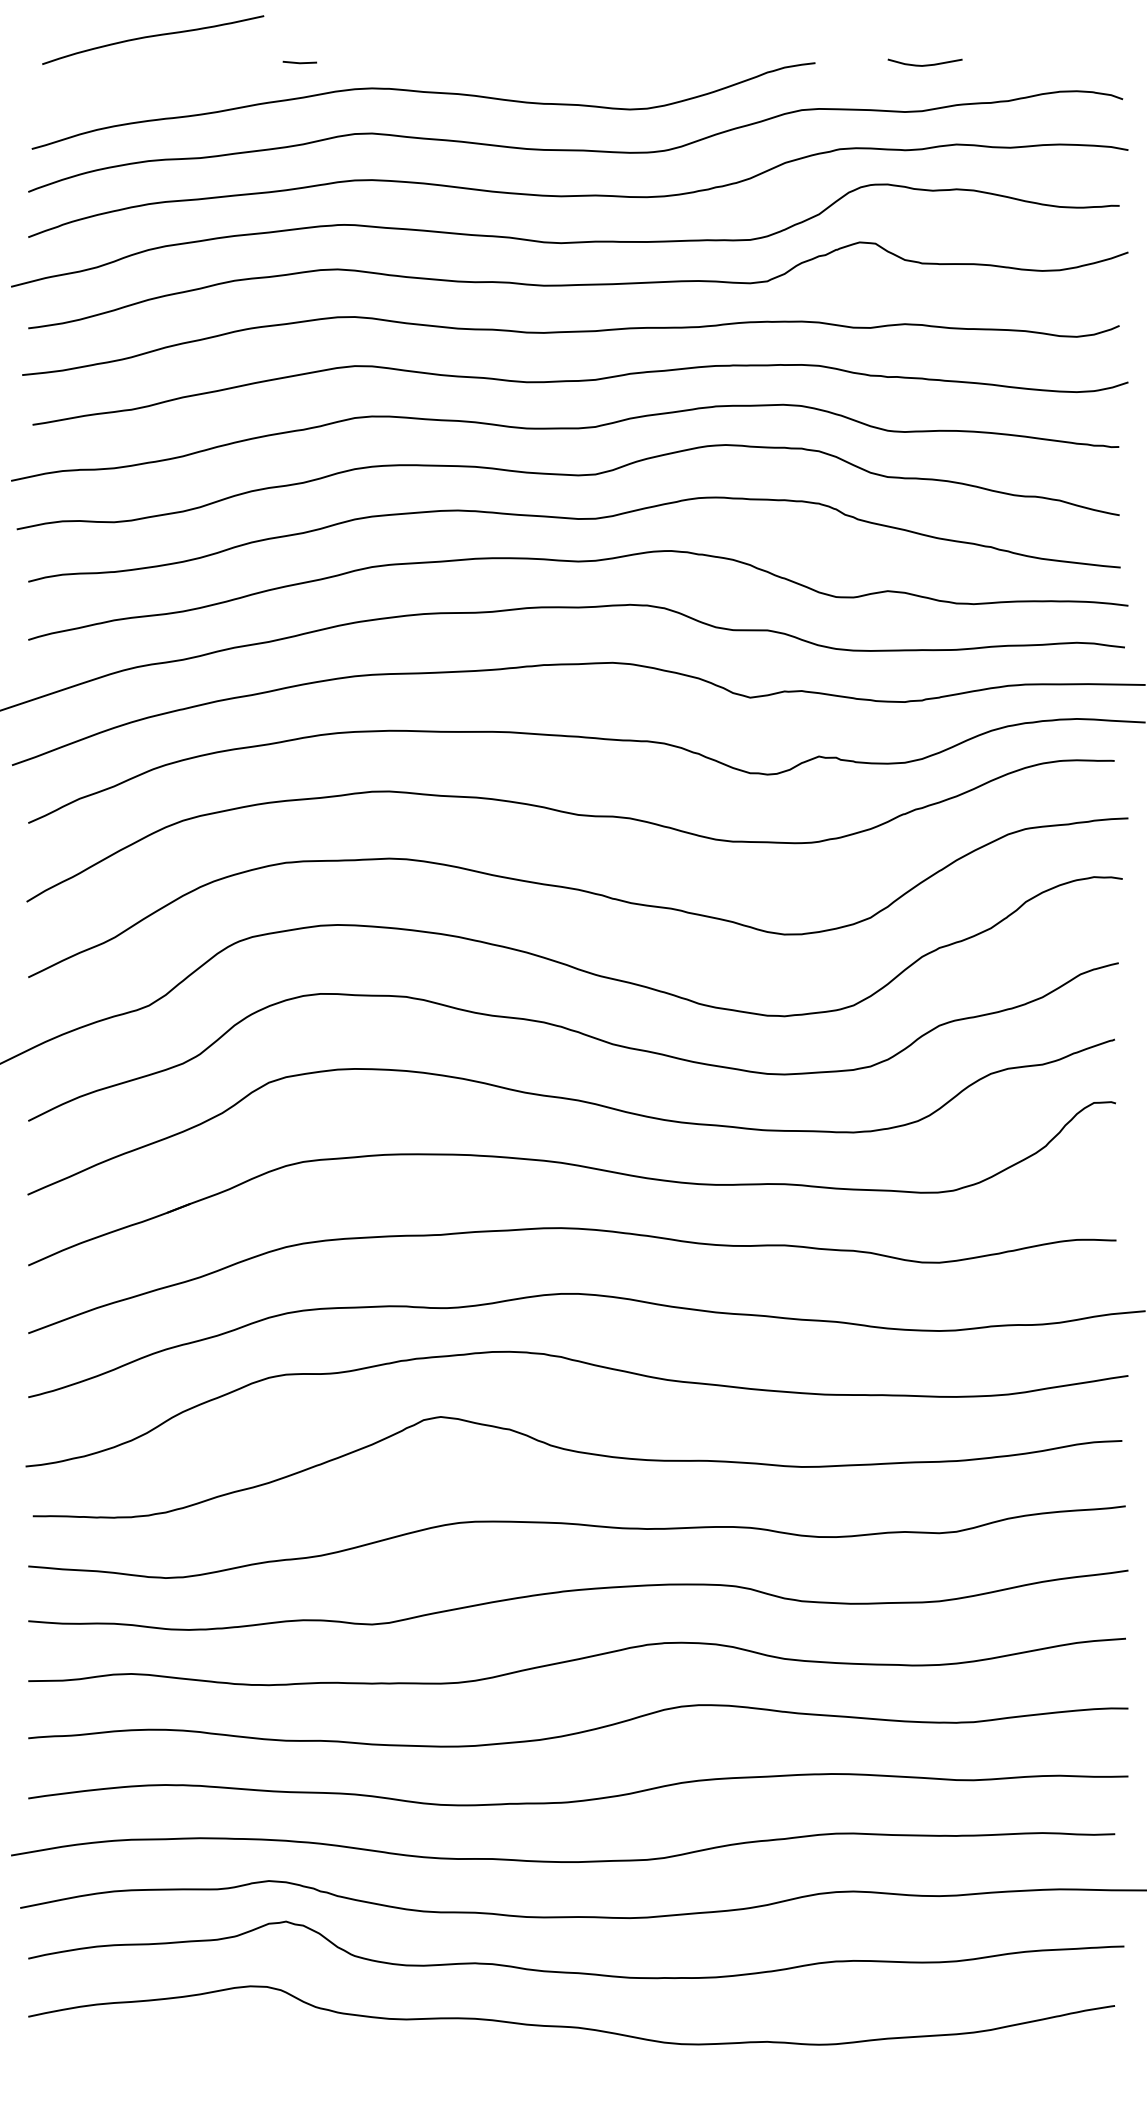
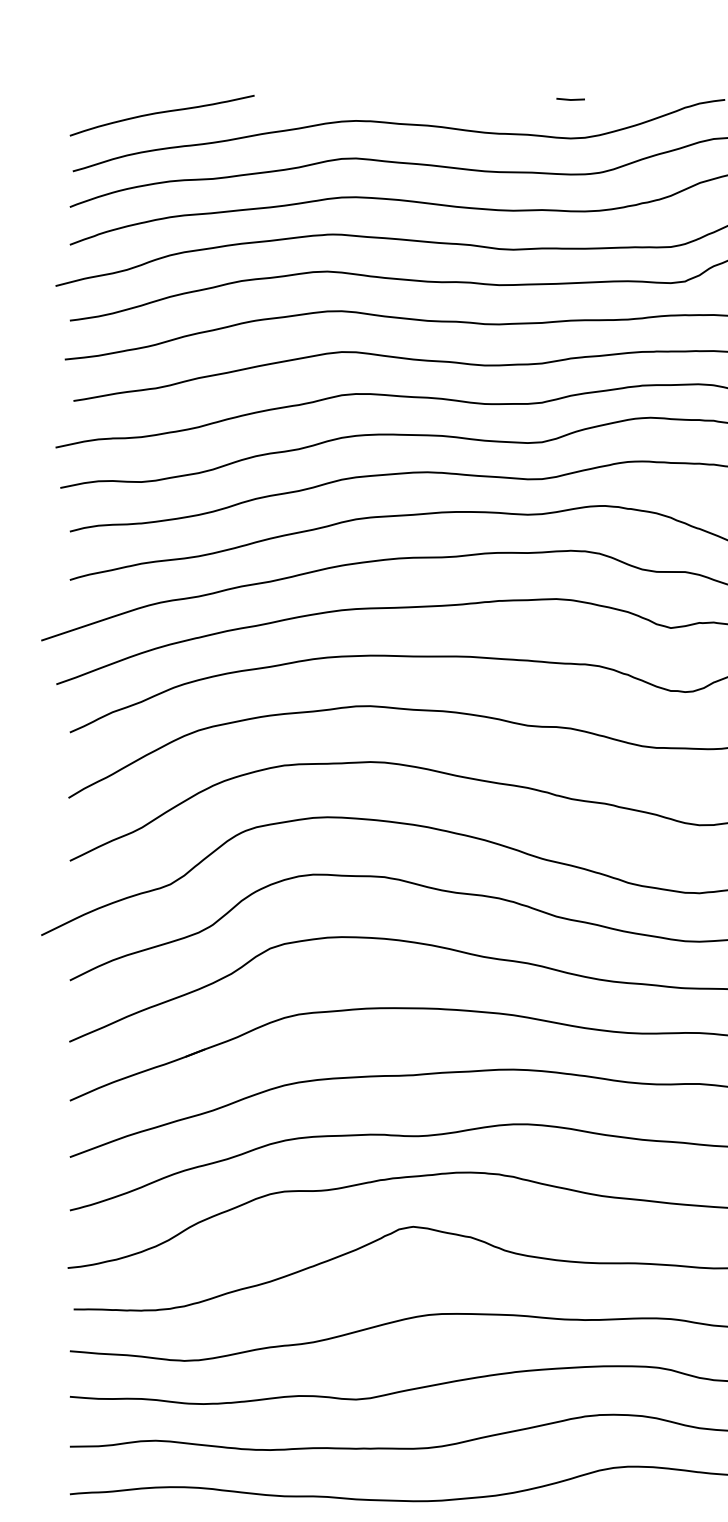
curve: (152, 37) -> (161, 113), moved
line: (299, 62) -> (570, 99), moved

